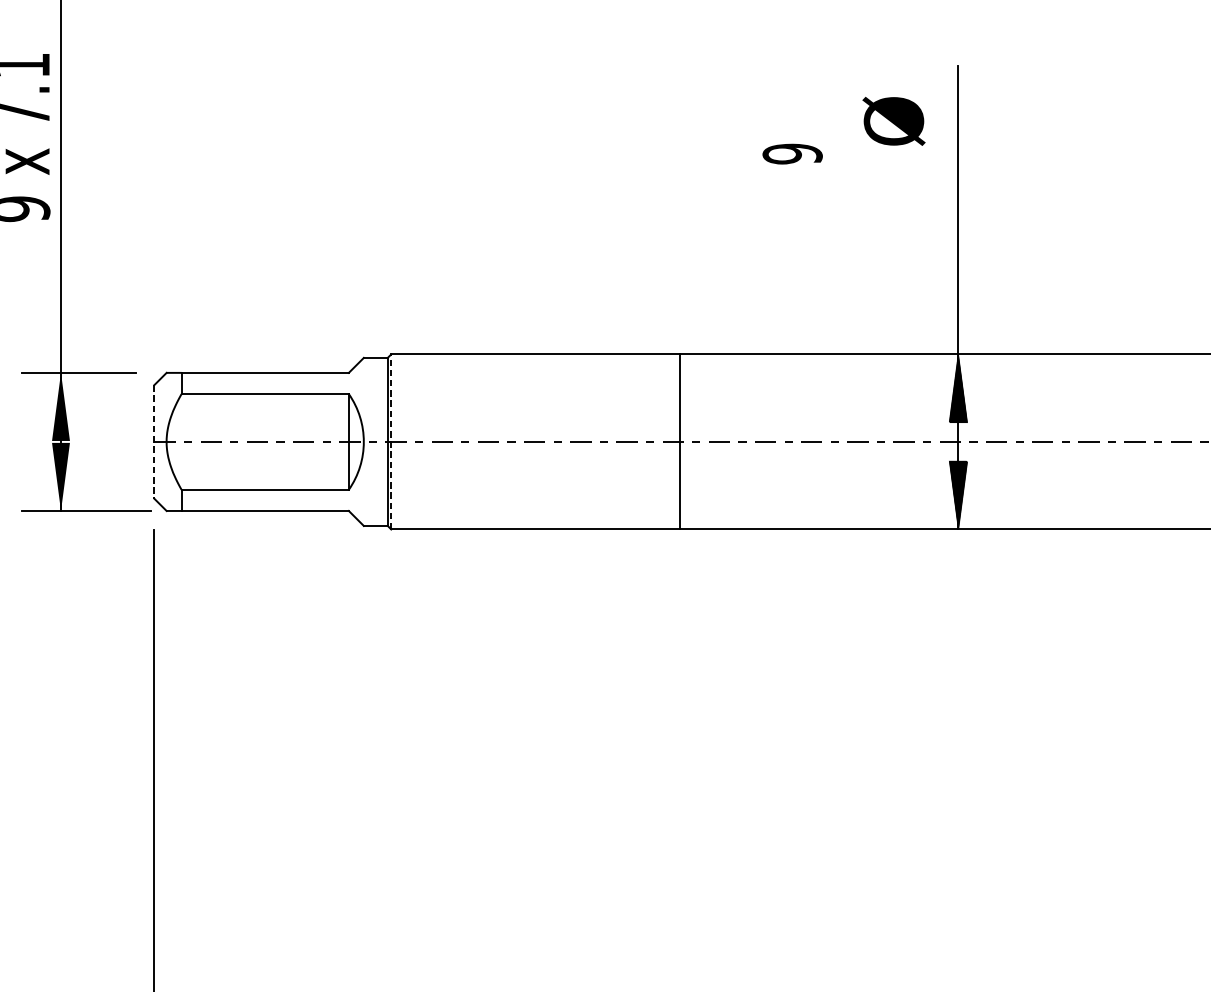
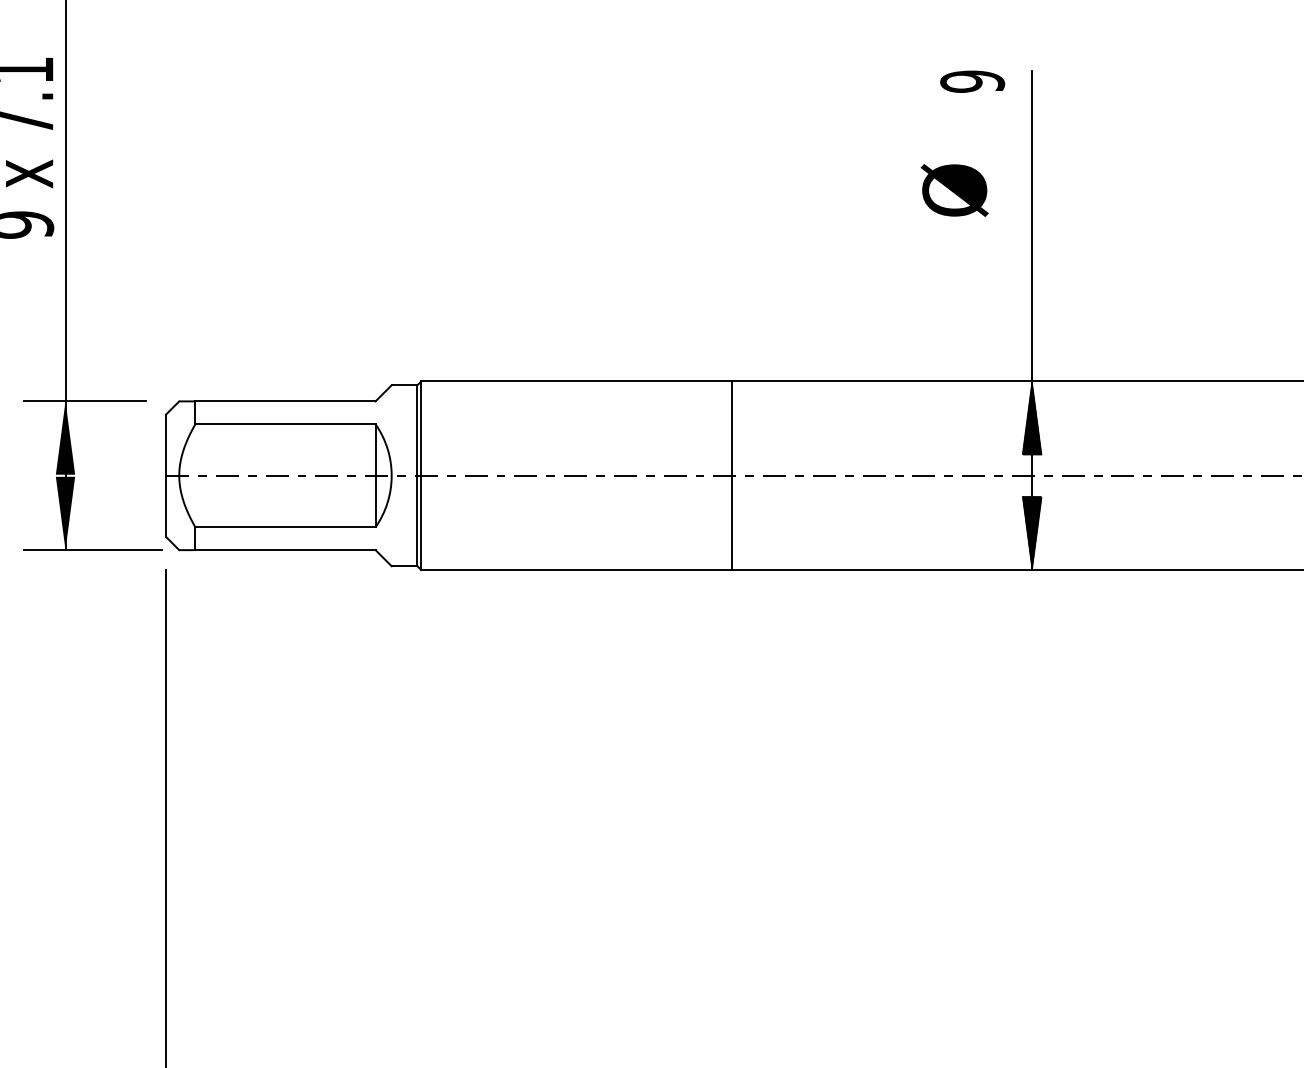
text: (893, 121) -> (954, 190), moved
text: (792, 153) -> (972, 81), moved
line: (391, 441) -> (421, 475), dashed -> solid
line: (154, 442) -> (166, 476), dashed -> solid

